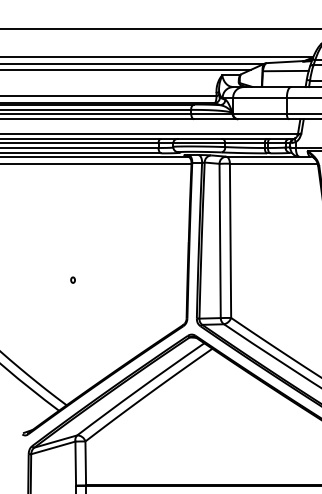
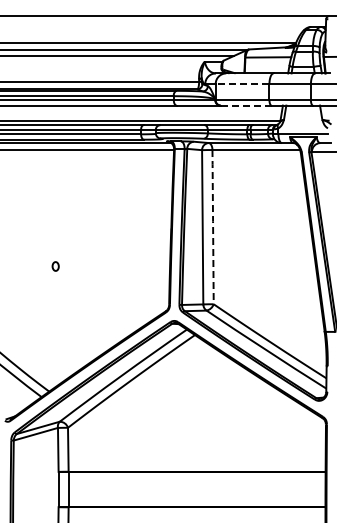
line: (259, 98) -> (242, 84), solid -> dashed
line: (262, 119) -> (245, 105), solid -> dashed
line: (230, 239) -> (213, 225), solid -> dashed
part: (72, 280) -> (55, 266), size x1.6

